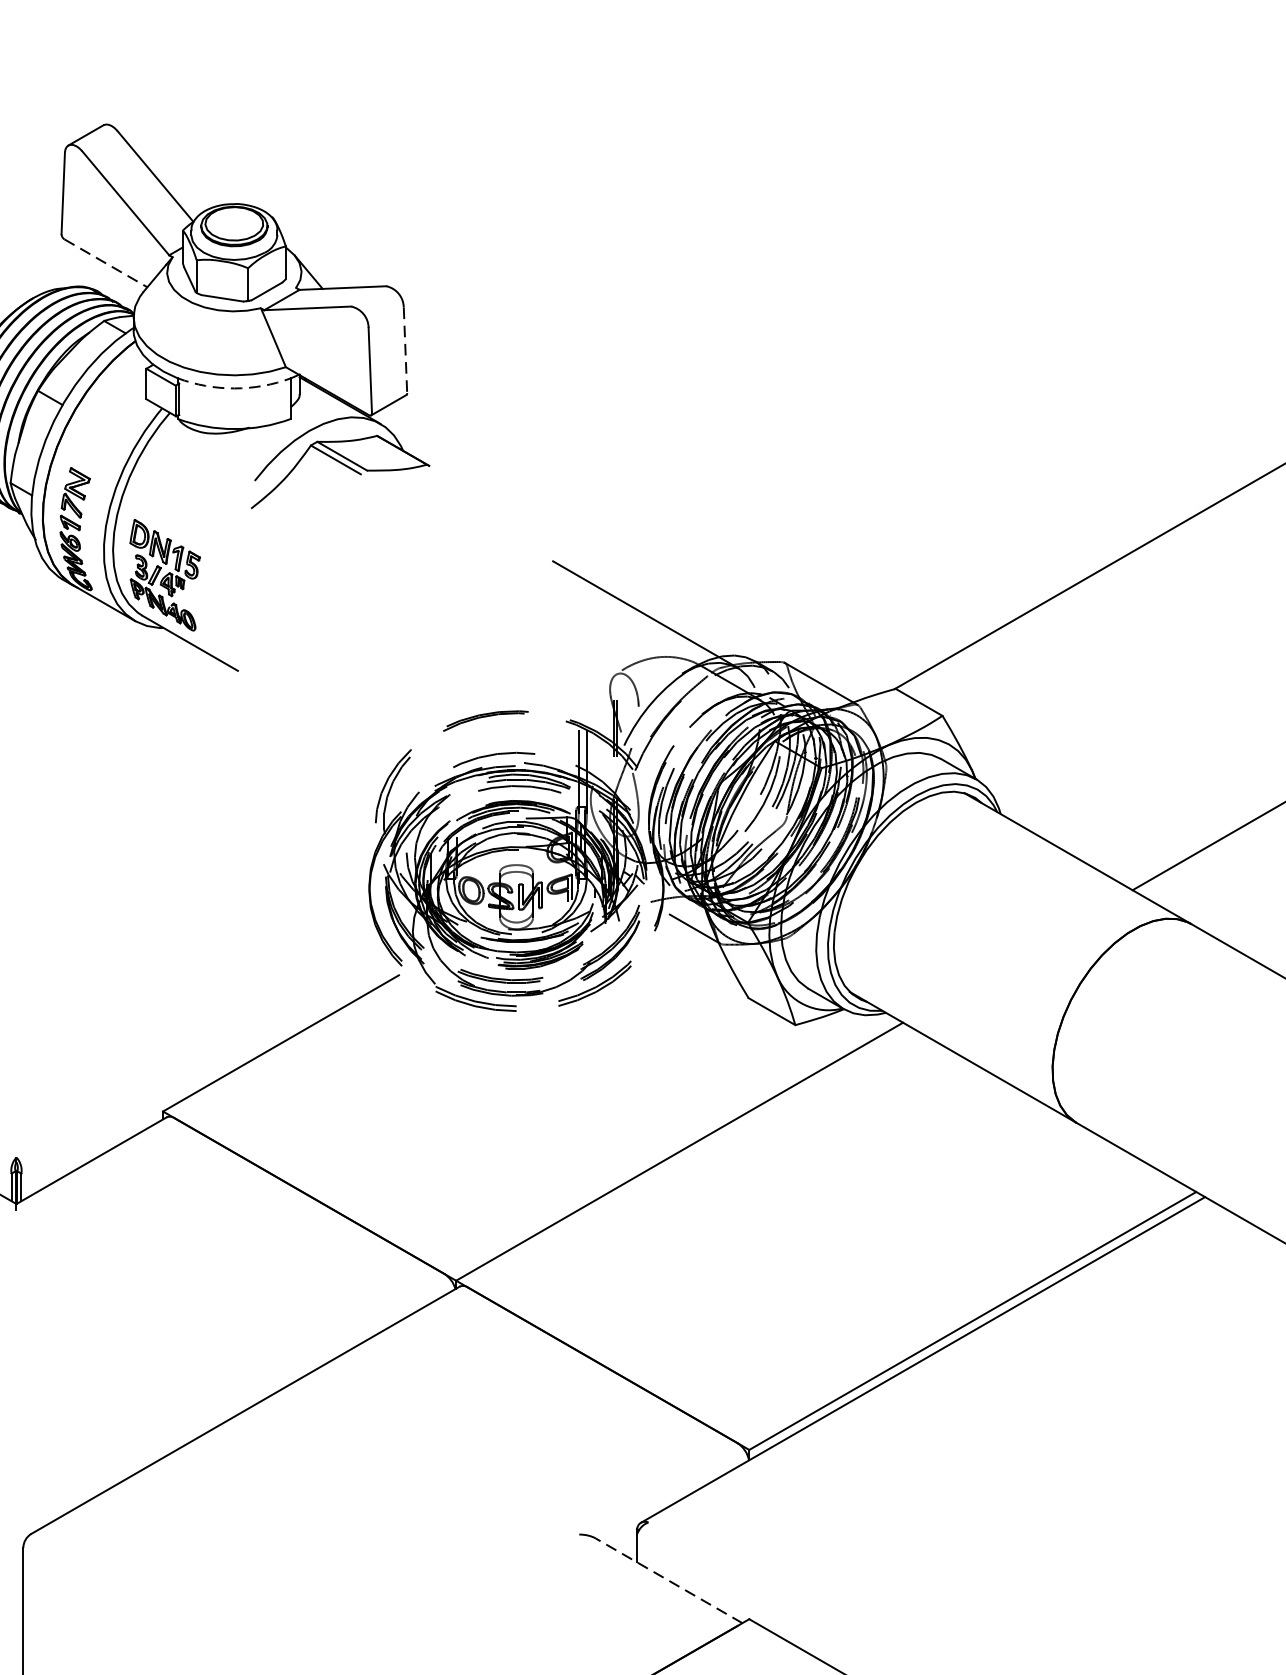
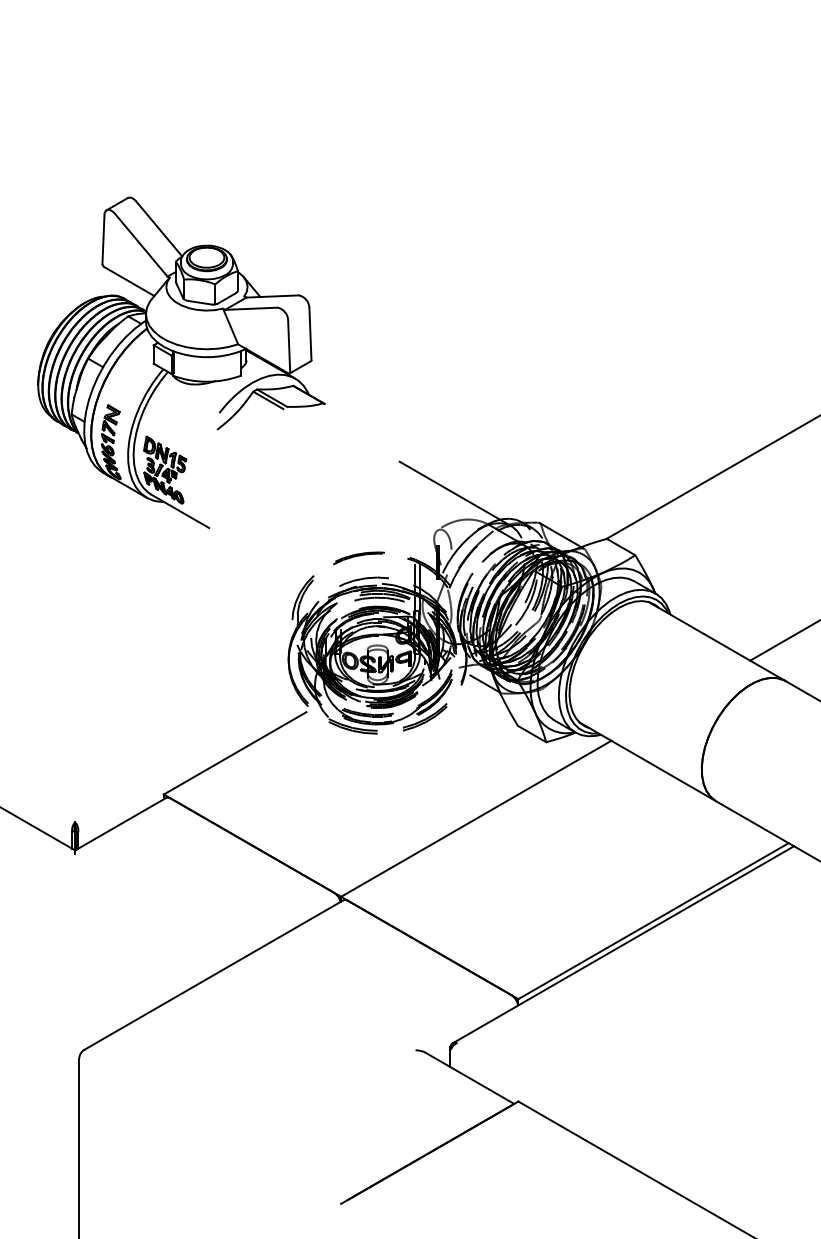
line: (106, 263) -> (129, 281), dashed -> solid
line: (405, 350) -> (310, 334), dashed -> solid
arc: (233, 388) -> (206, 357), dashed -> solid
line: (668, 1581) -> (469, 1078), dashed -> solid

